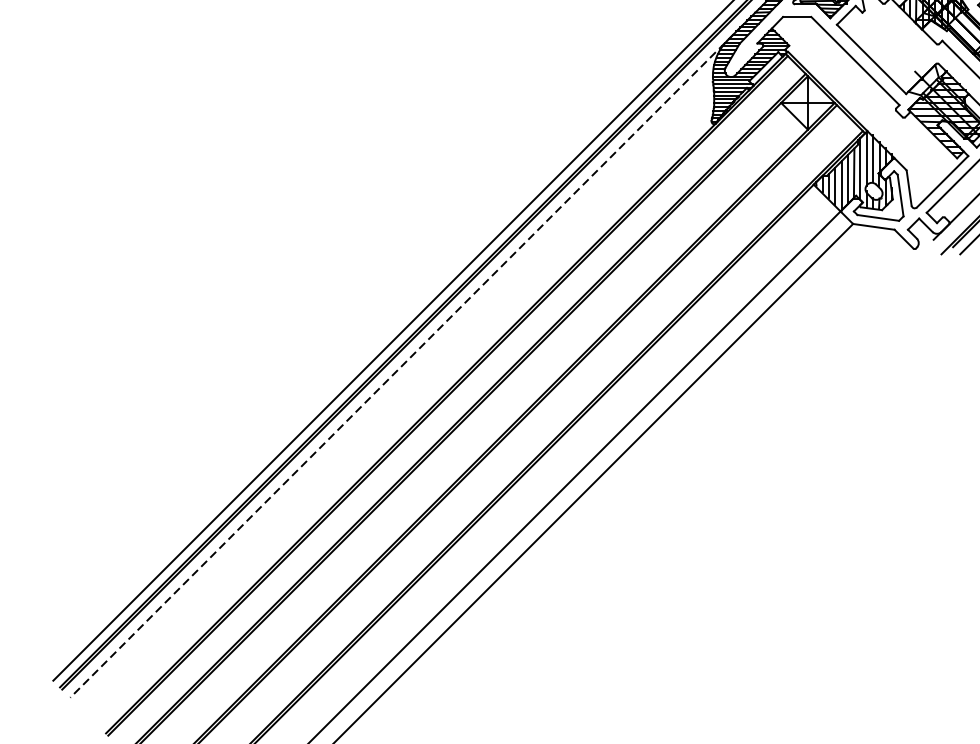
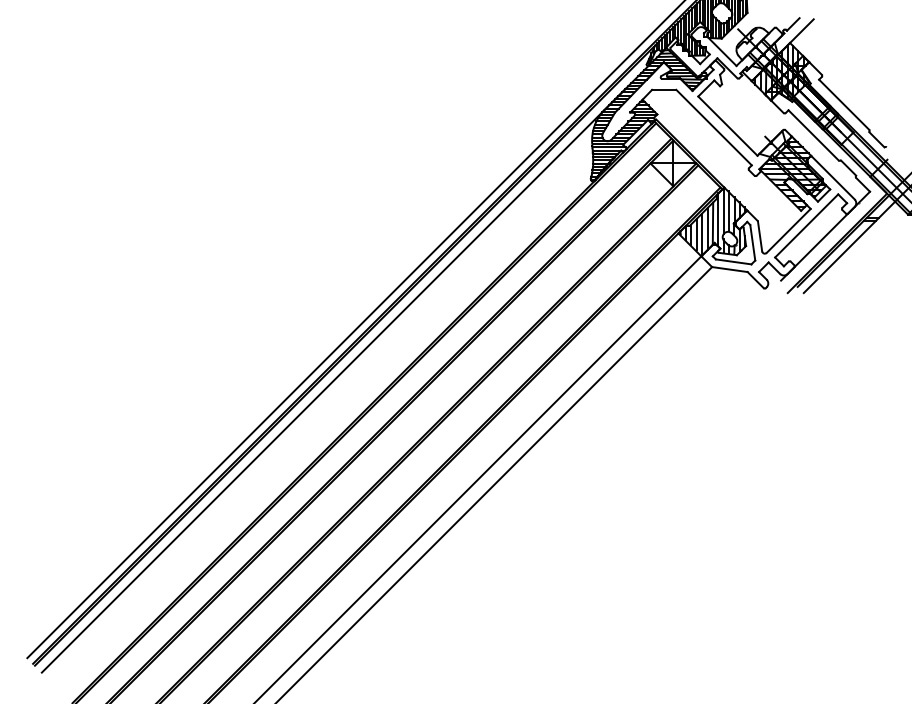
line: (410, 356) -> (333, 380), dashed -> solid

